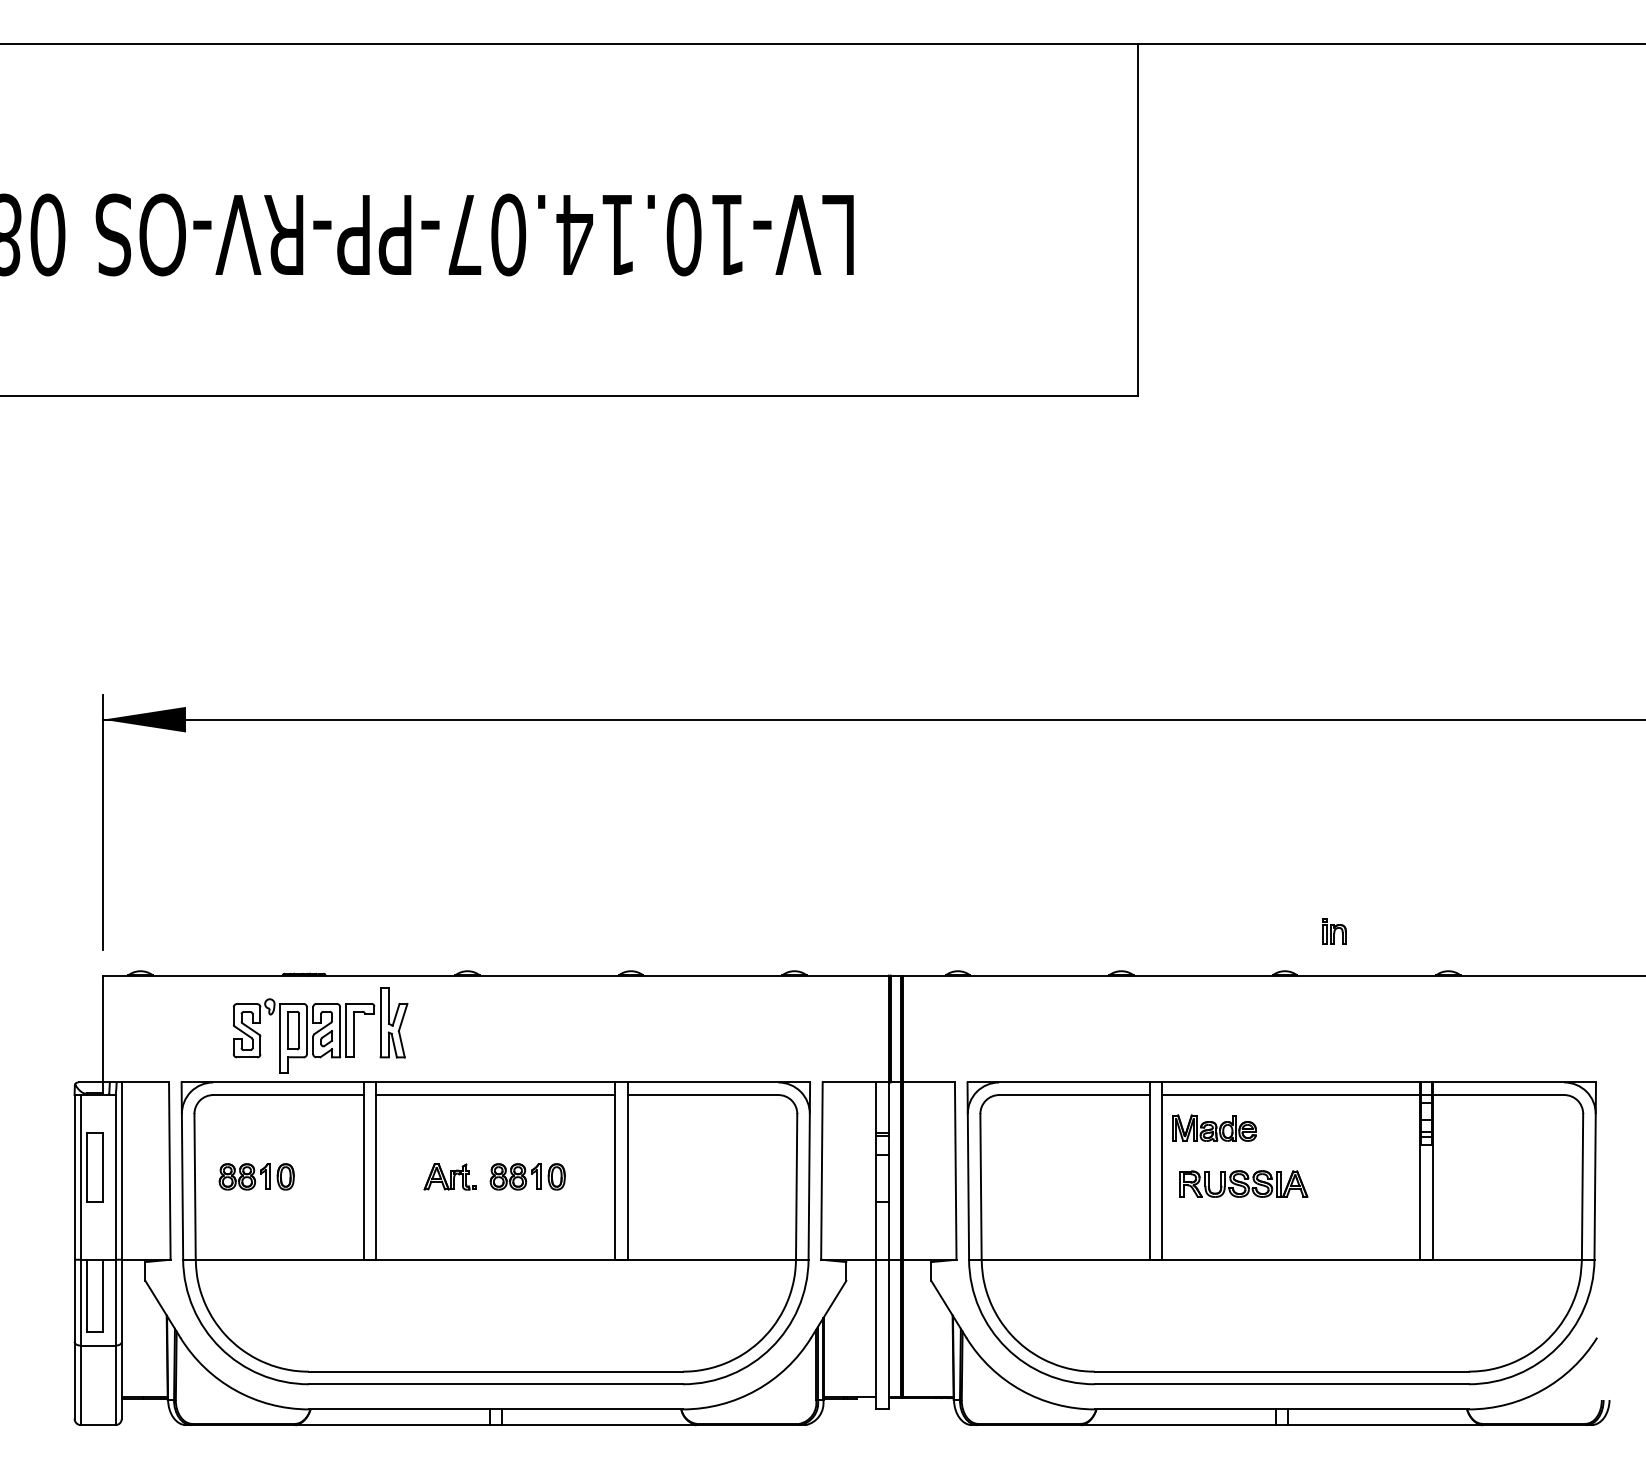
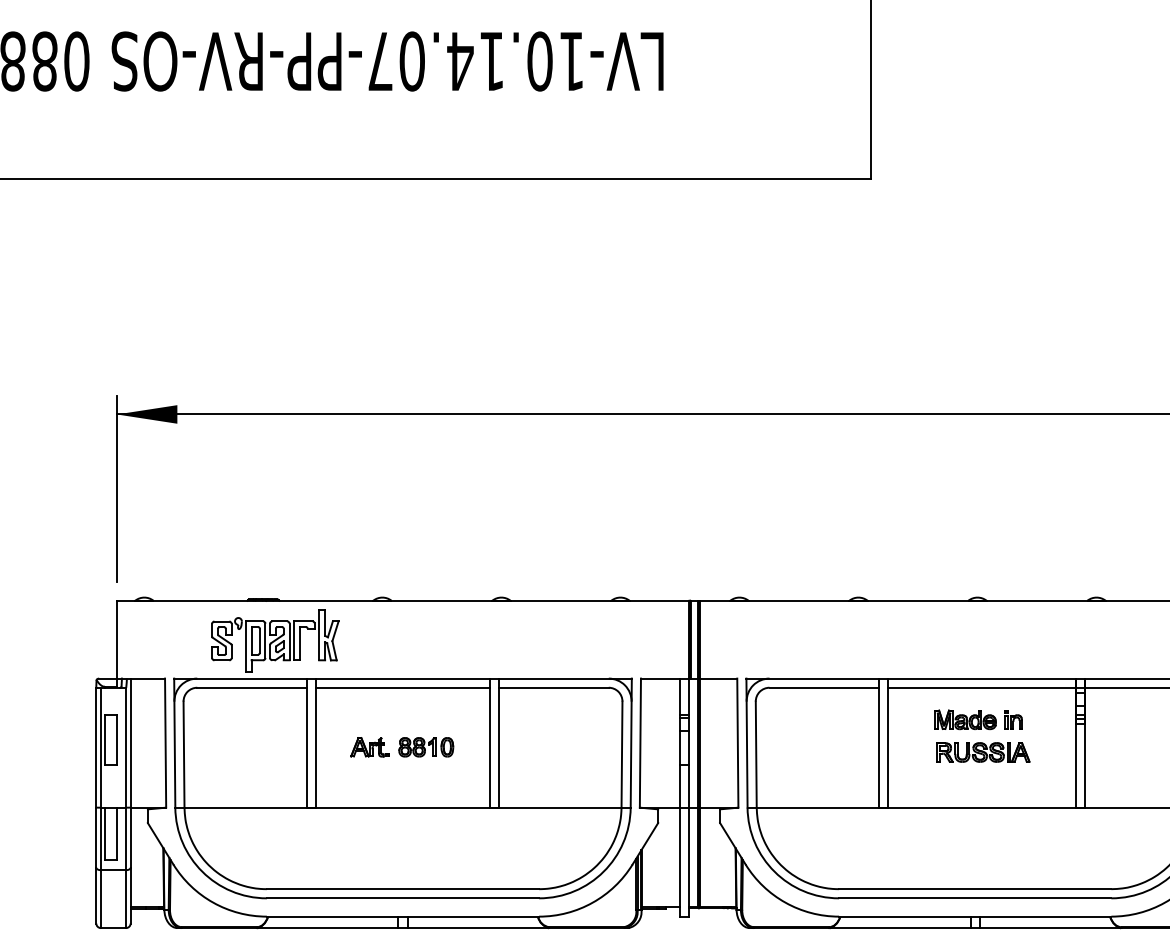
part: (1334, 931) -> (1013, 720), moved
part: (1214, 1127) -> (965, 719), moved
part: (256, 1176) -> (228, 747), removed
part: (1243, 1183) -> (983, 752), moved

